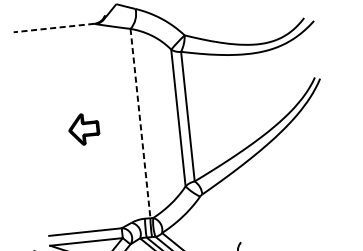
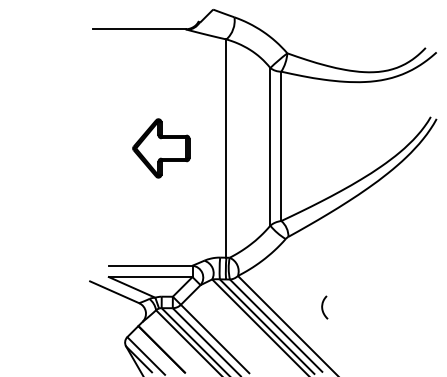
line: (53, 28) -> (138, 29), dashed -> solid
line: (140, 124) -> (226, 149), dashed -> solid
part: (84, 129) -> (161, 148), size x1.67

